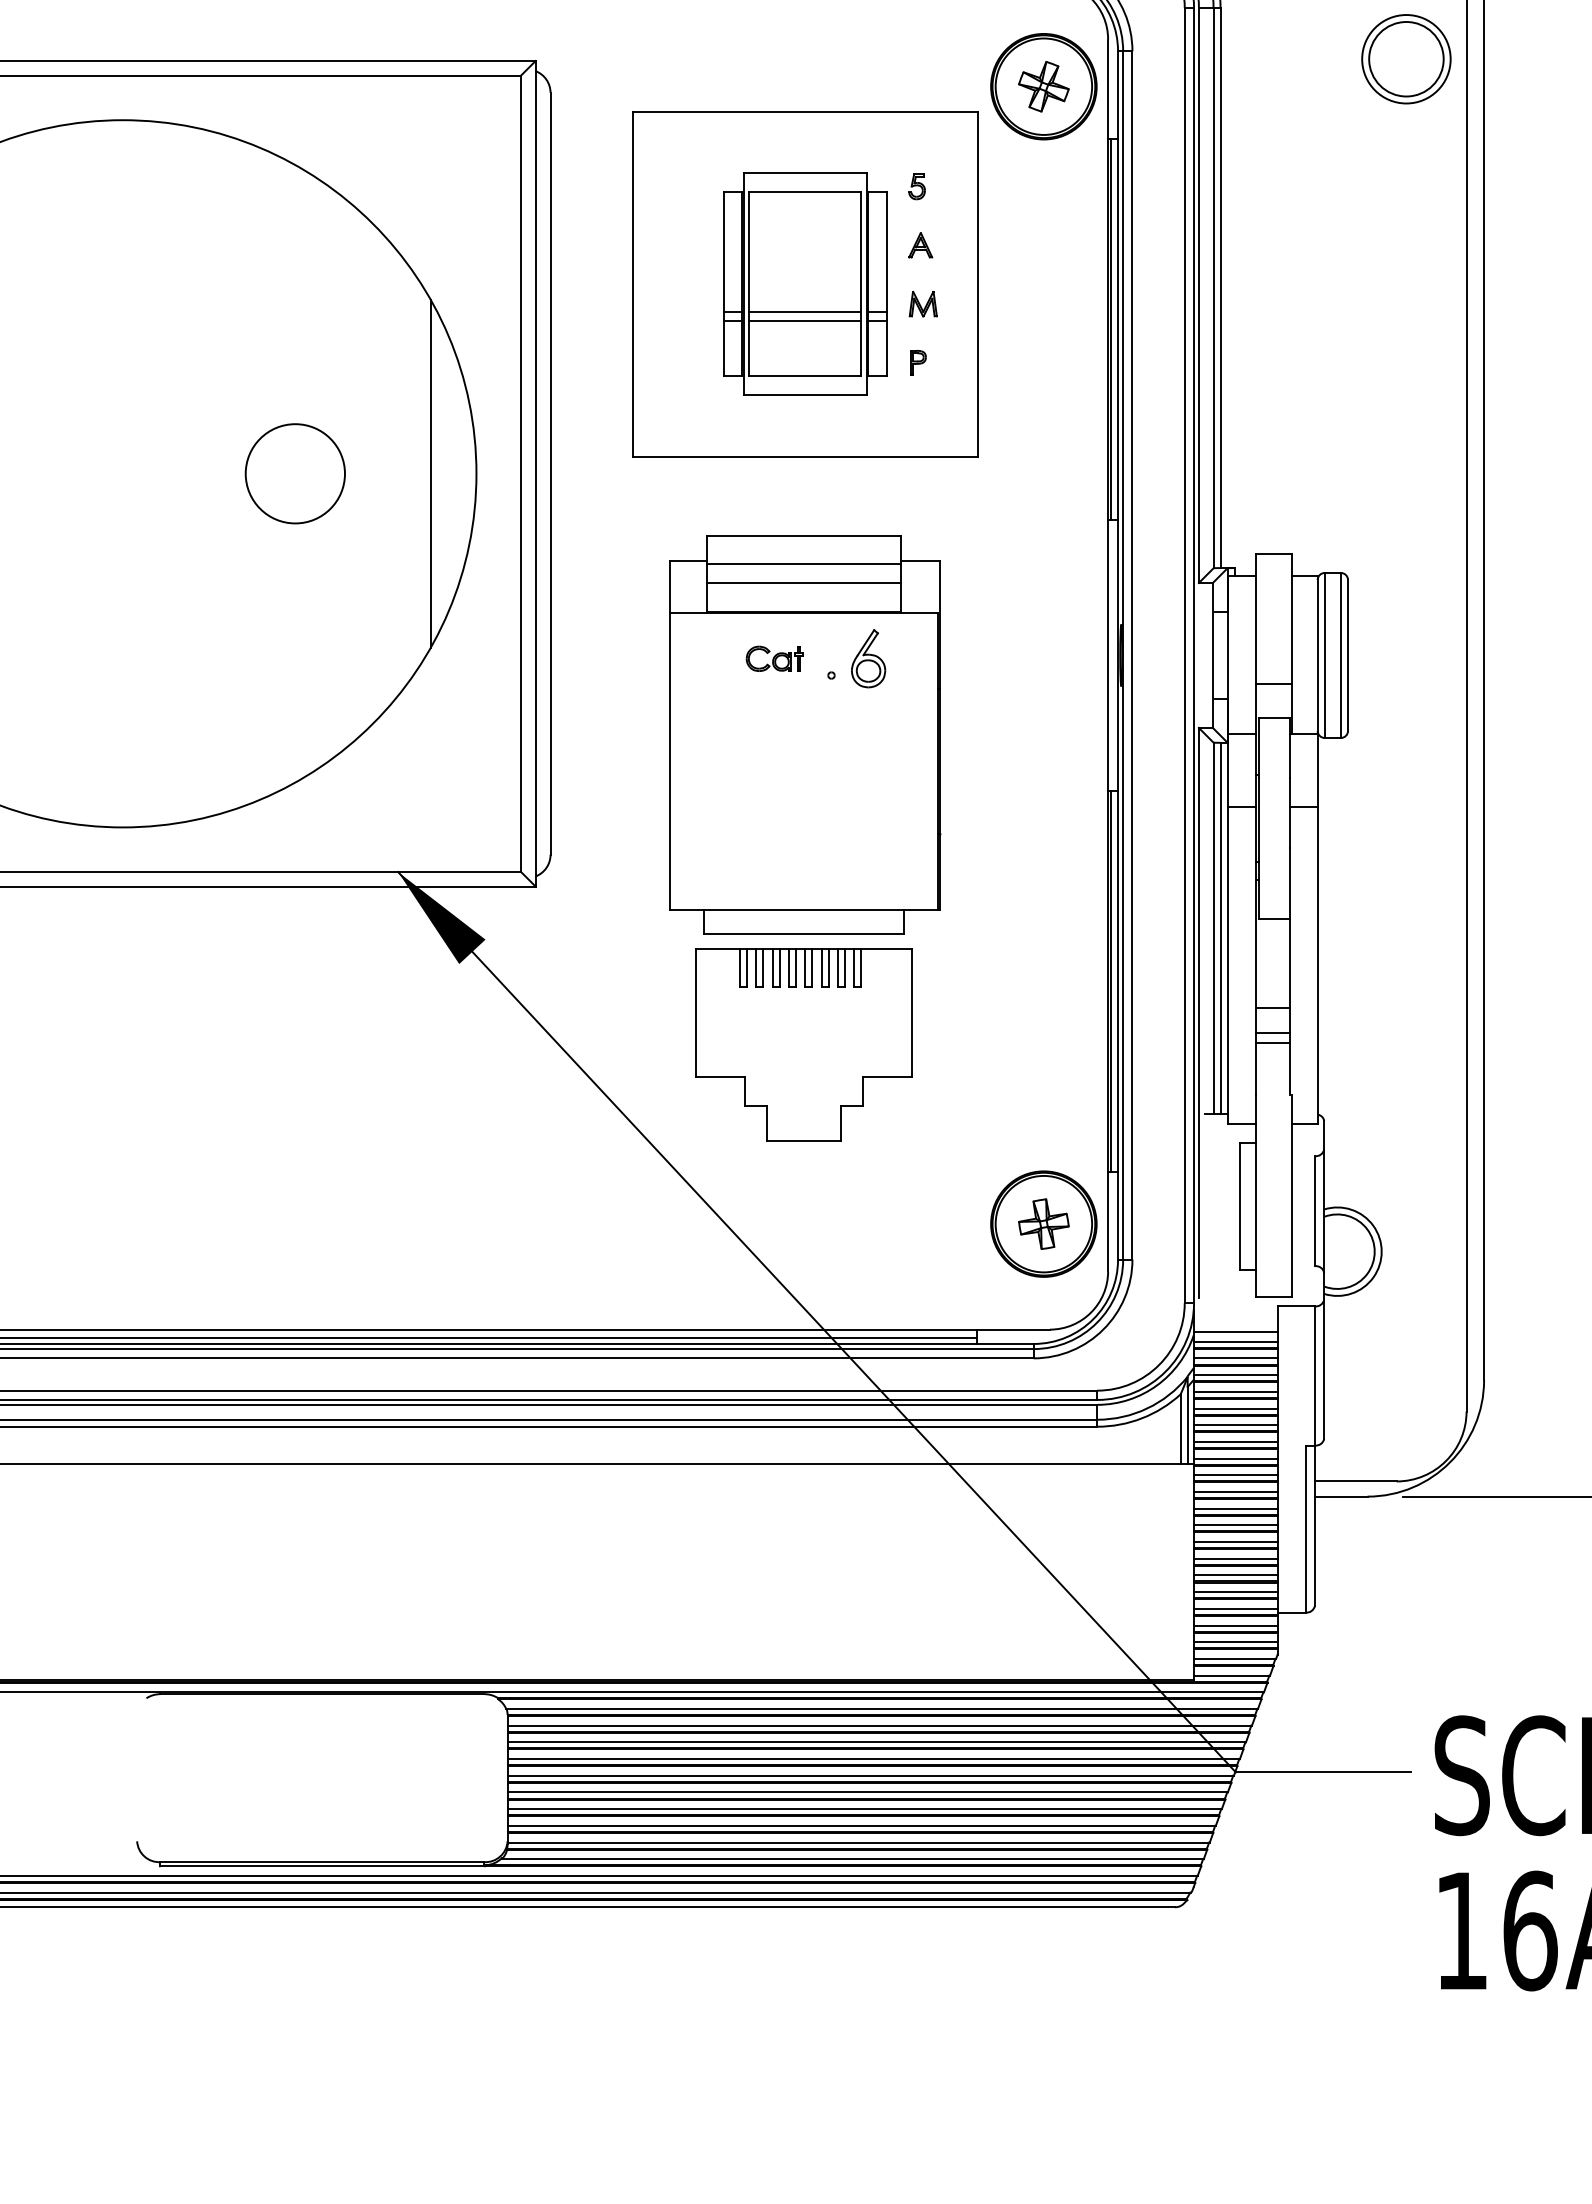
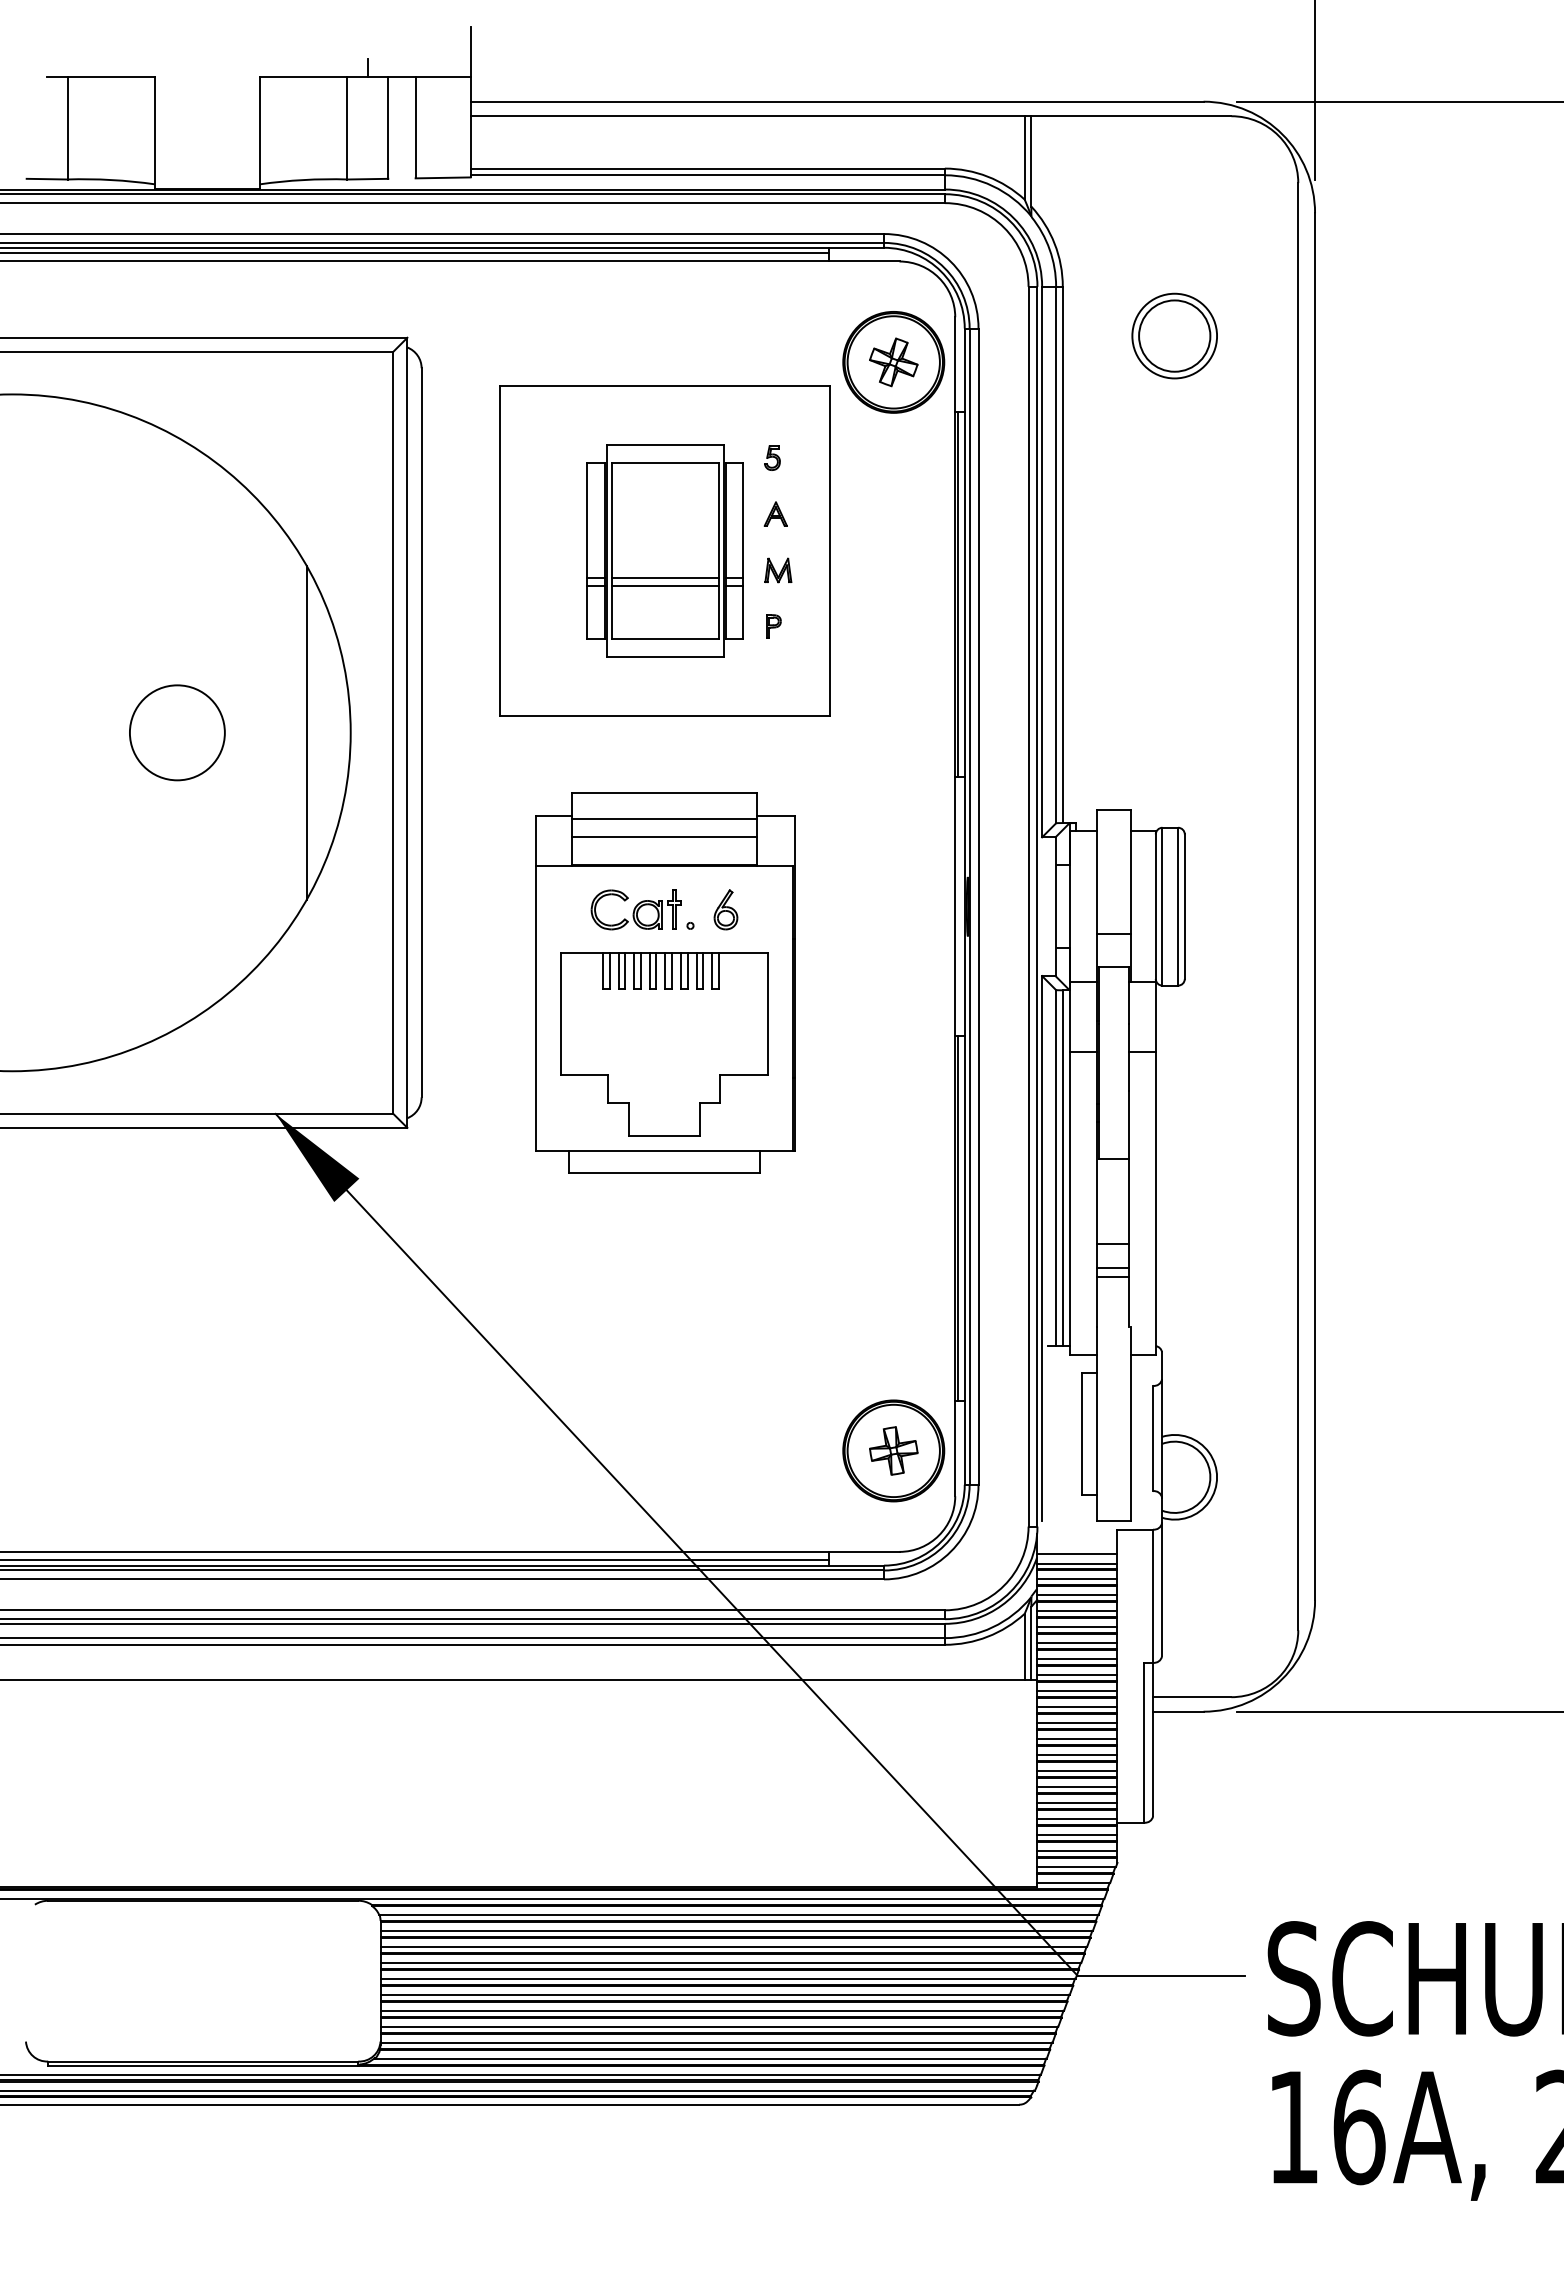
part: (1406, 58) -> (1174, 335), moved
part: (774, 658) -> (635, 909), size x1.67
part: (868, 658) -> (725, 909), size x0.71
part: (804, 1045) -> (664, 1044), moved

